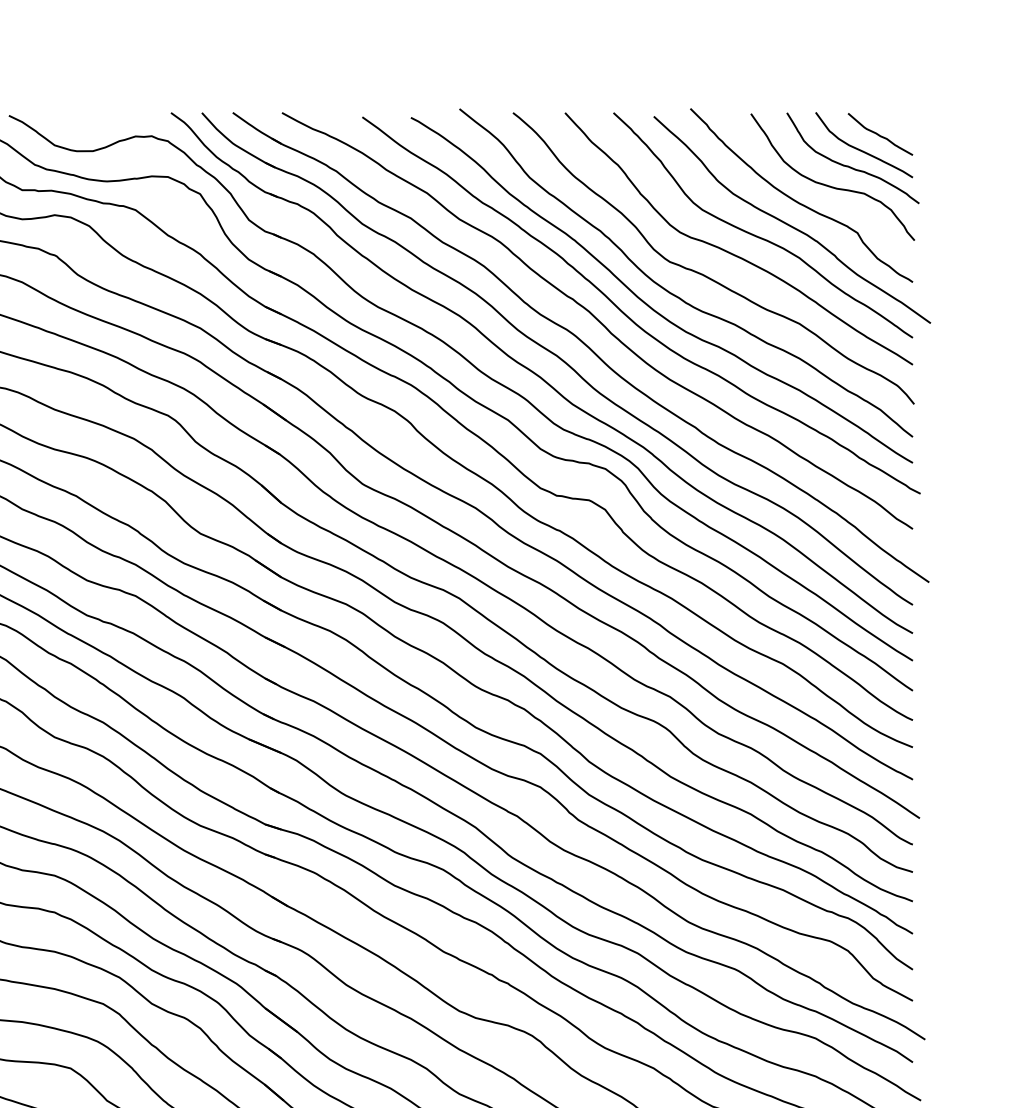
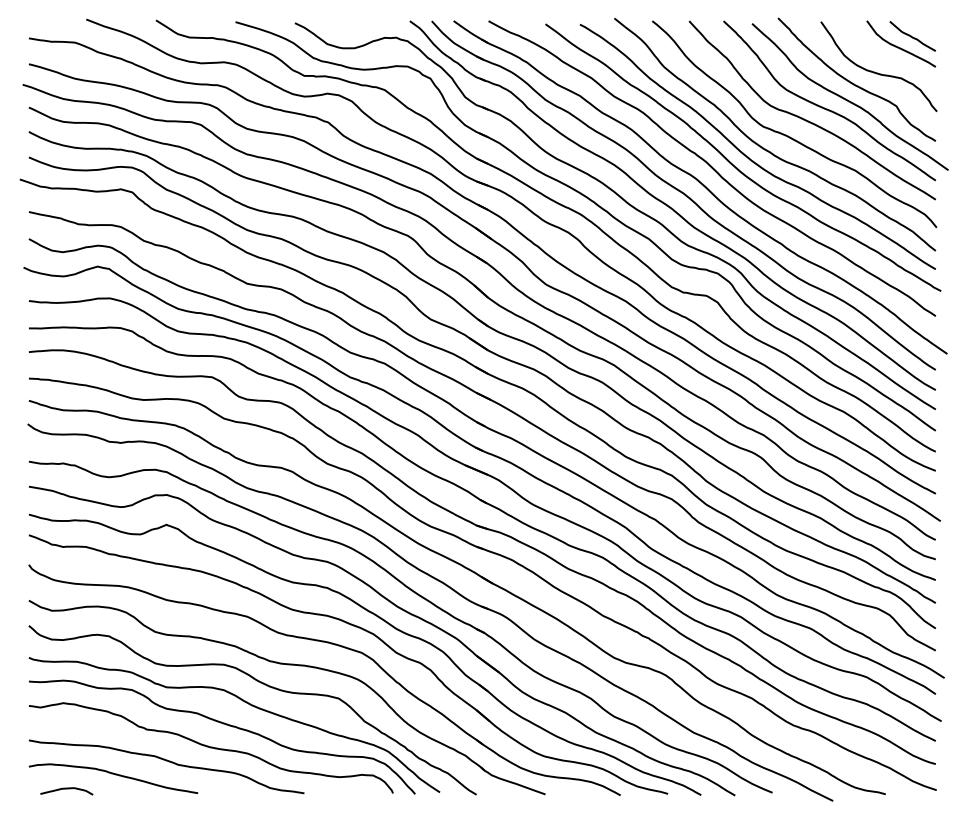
curve: (850, 165) -> (891, 58), removed

